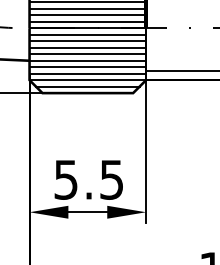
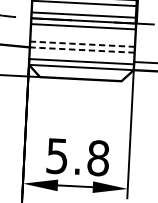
line: (87, 15) -> (84, 9), removed
line: (87, 41) -> (82, 32), removed
line: (87, 47) -> (82, 38), removed
line: (87, 54) -> (82, 44), solid -> dashed
line: (87, 60) -> (81, 49), solid -> dashed
line: (87, 67) -> (81, 56), removed
line: (87, 86) -> (80, 73), removed
text: (111, 179) -> (98, 157), 5.5 -> 5.8

